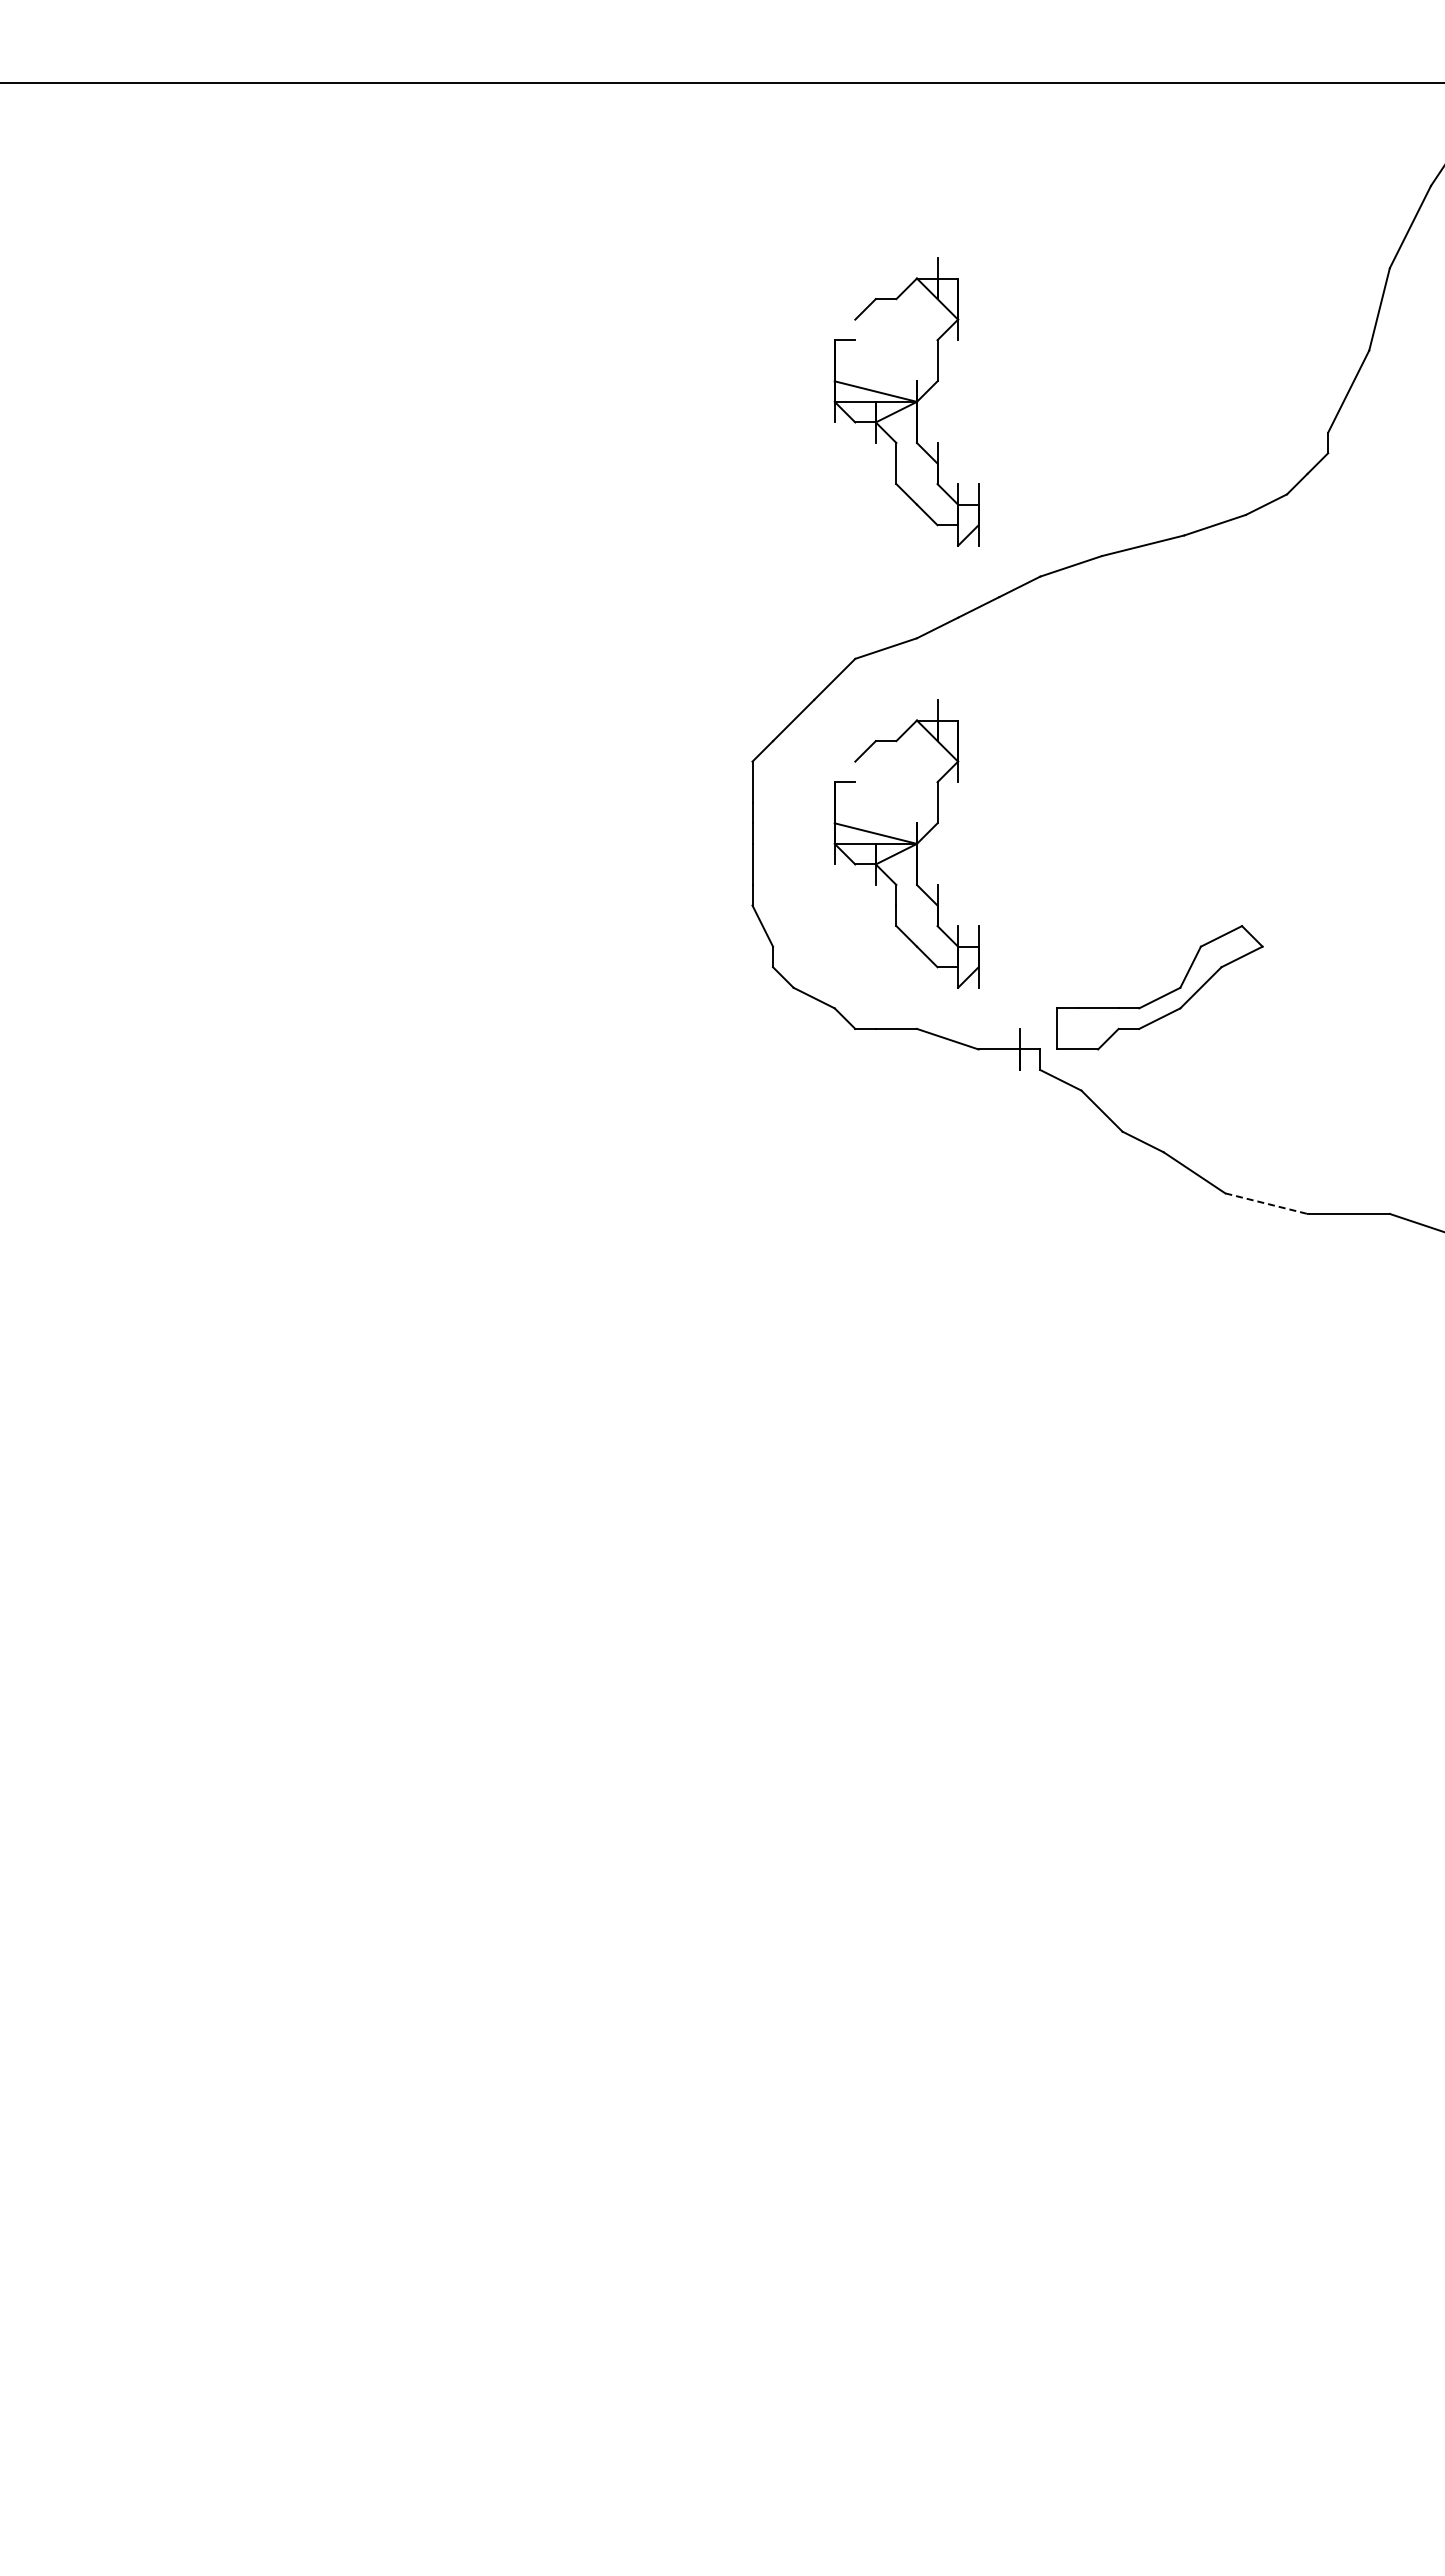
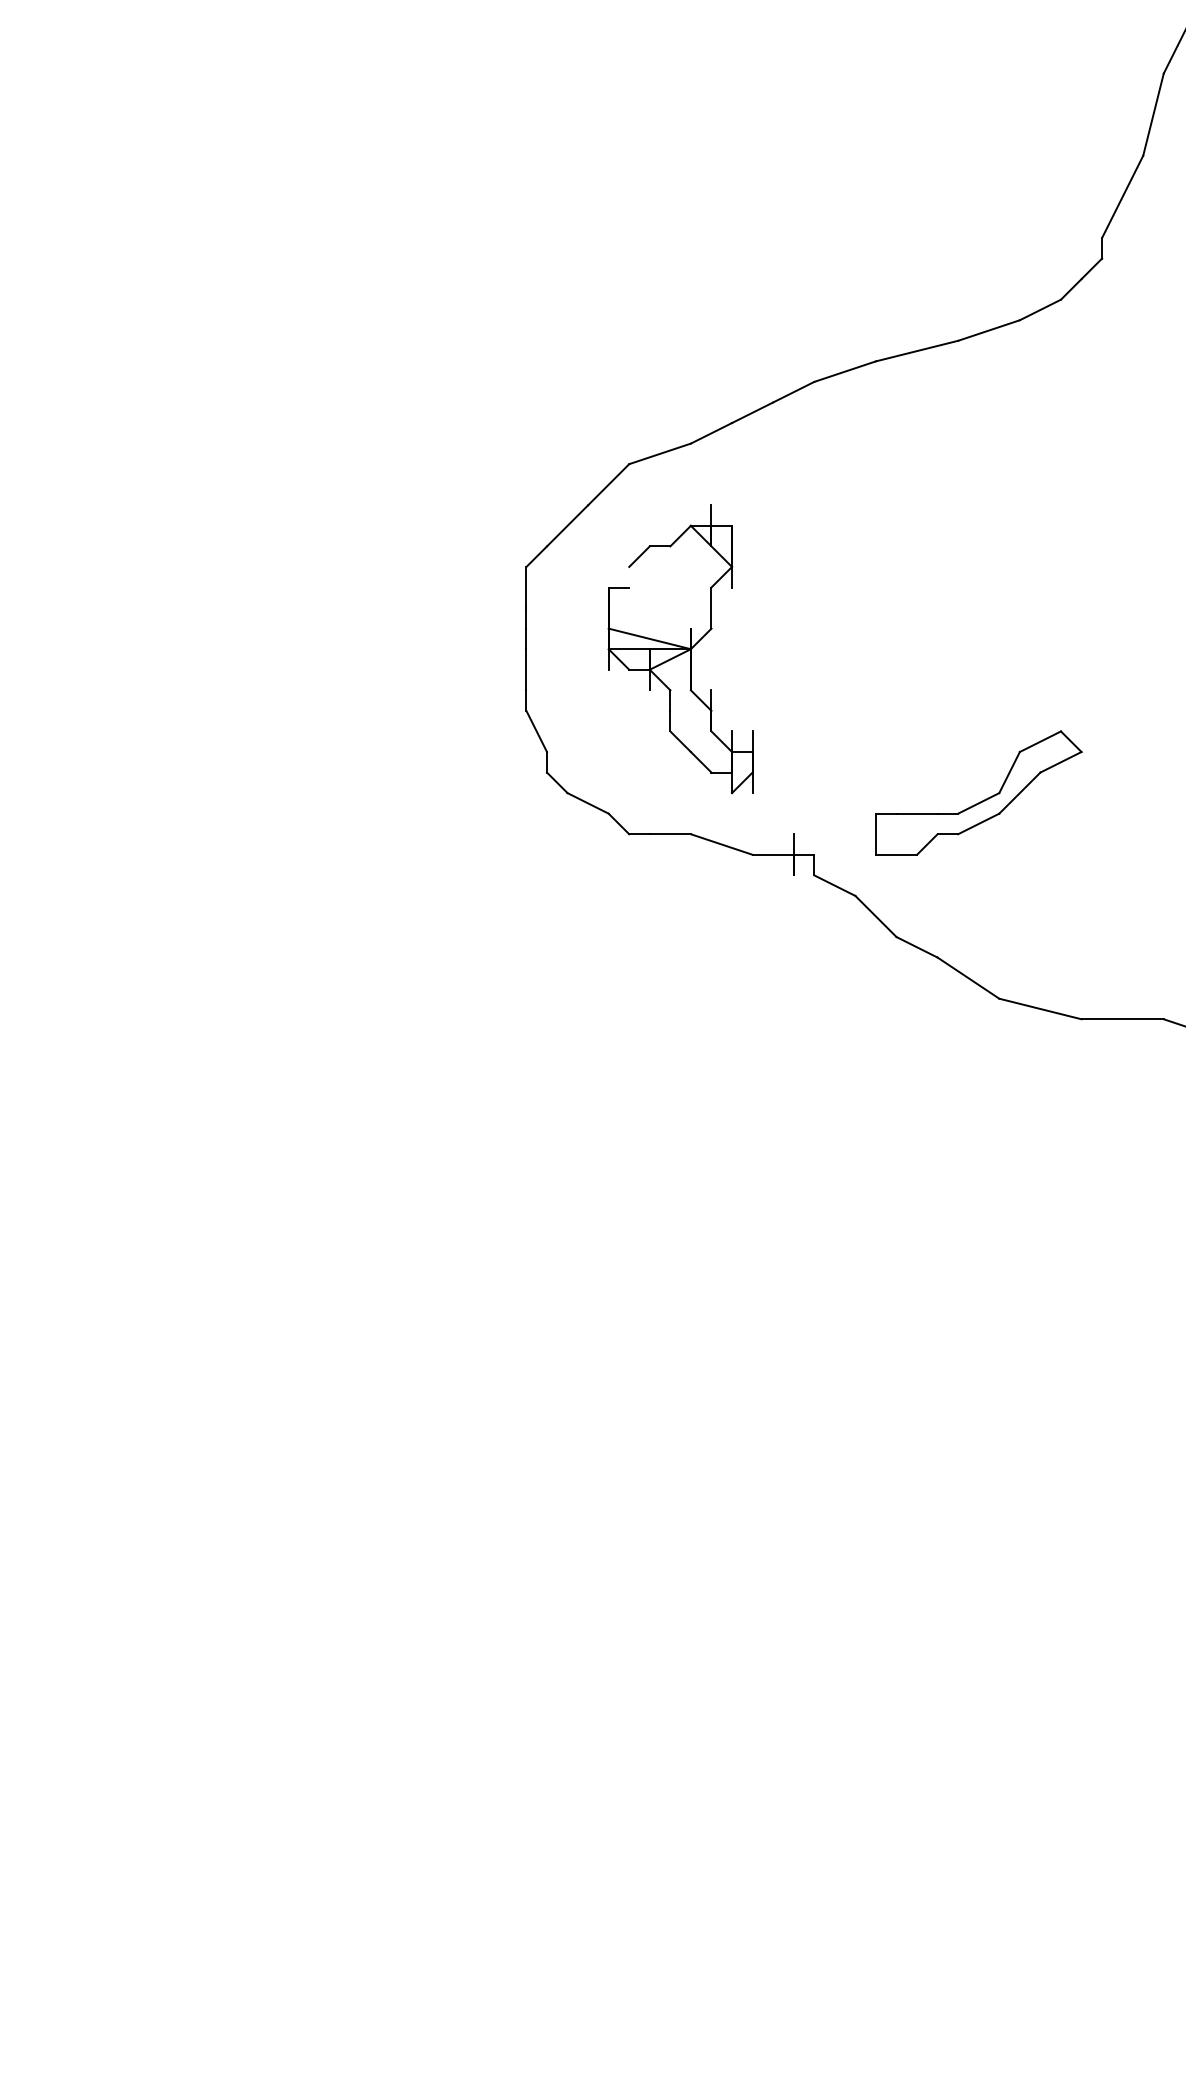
part: (906, 401) -> (680, 206), removed
part: (1162, 995) -> (981, 800), moved
line: (1266, 1203) -> (1040, 1008), dashed -> solid

